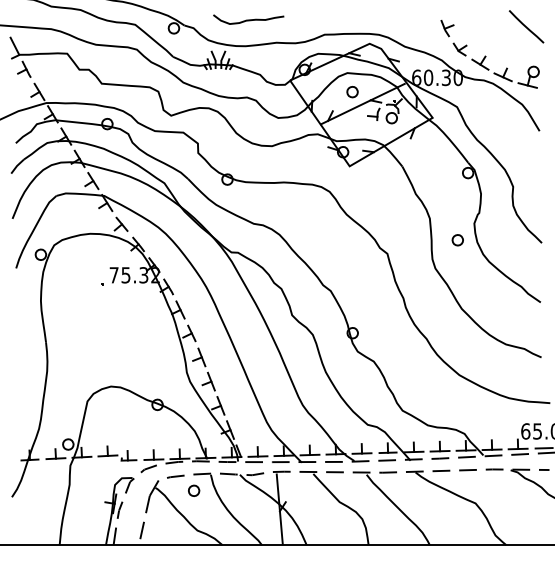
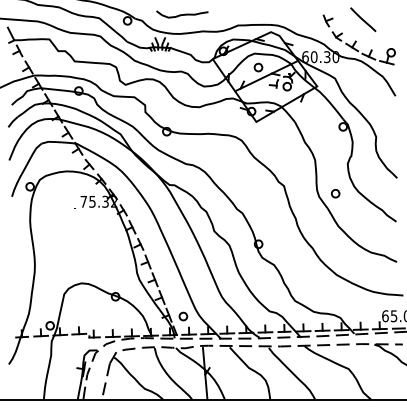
line: (526, 26) -> (363, 19), moved
part: (457, 240) -> (335, 193), moved
part: (194, 490) -> (183, 316), moved

